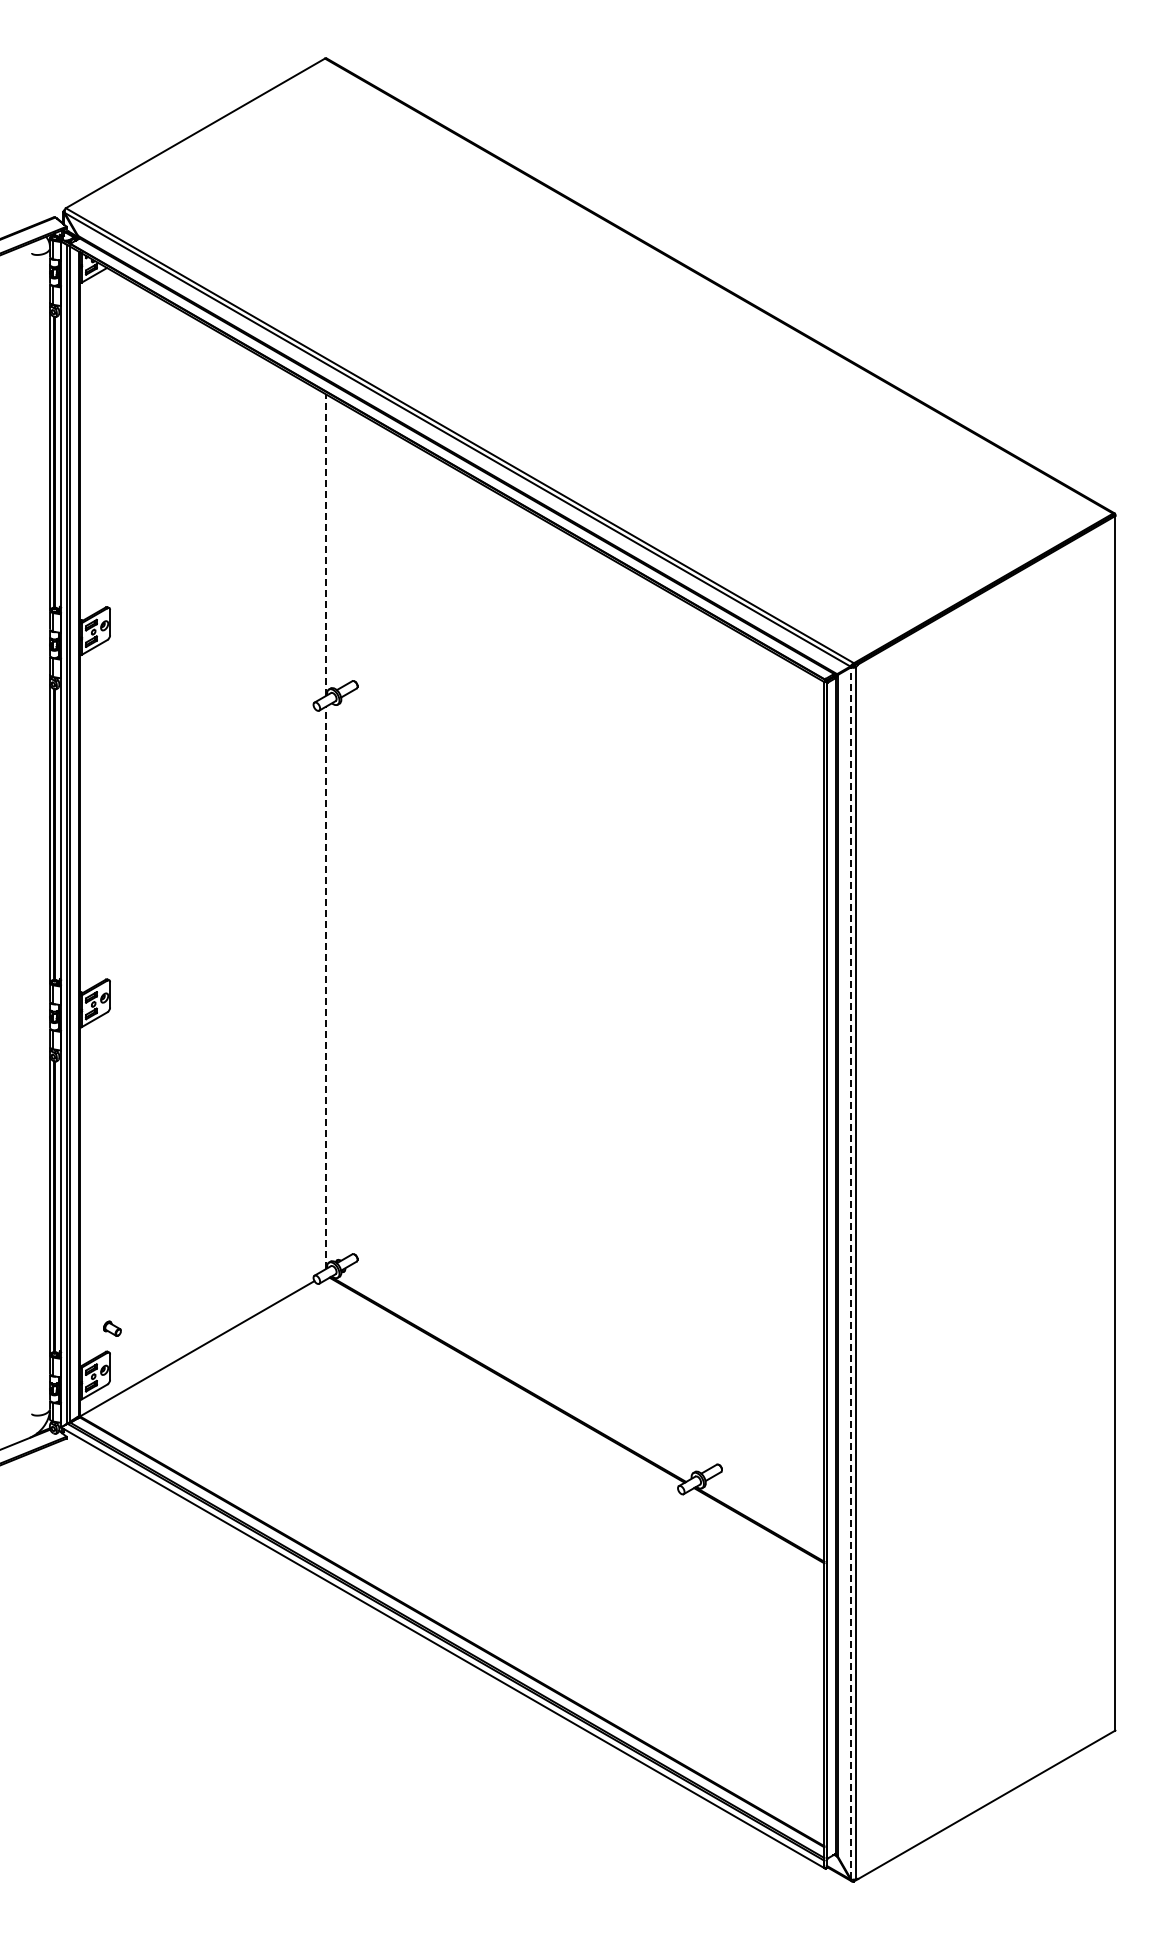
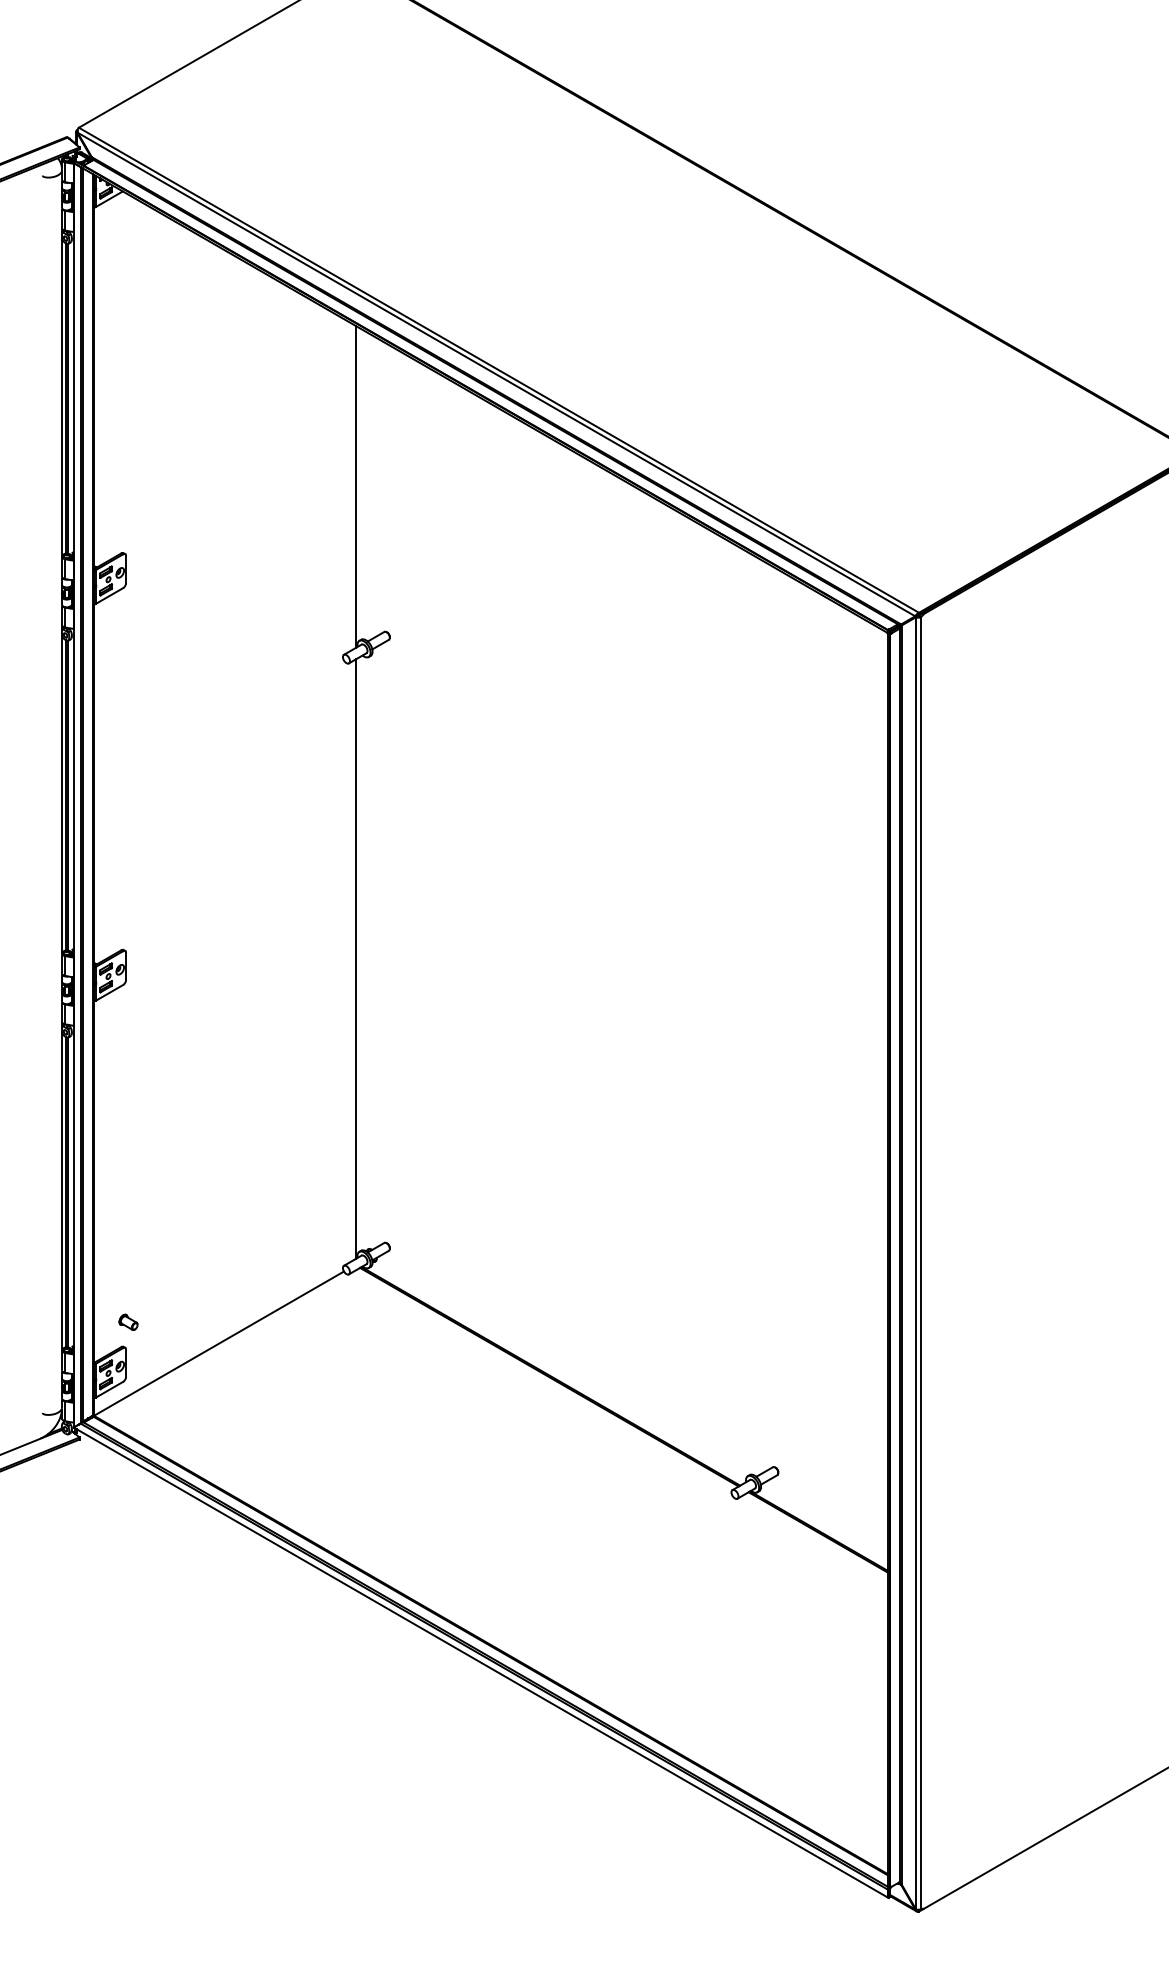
line: (325, 545) -> (355, 487), dashed -> solid
line: (325, 987) -> (355, 958), dashed -> solid
line: (850, 1273) -> (915, 1263), dashed -> solid

